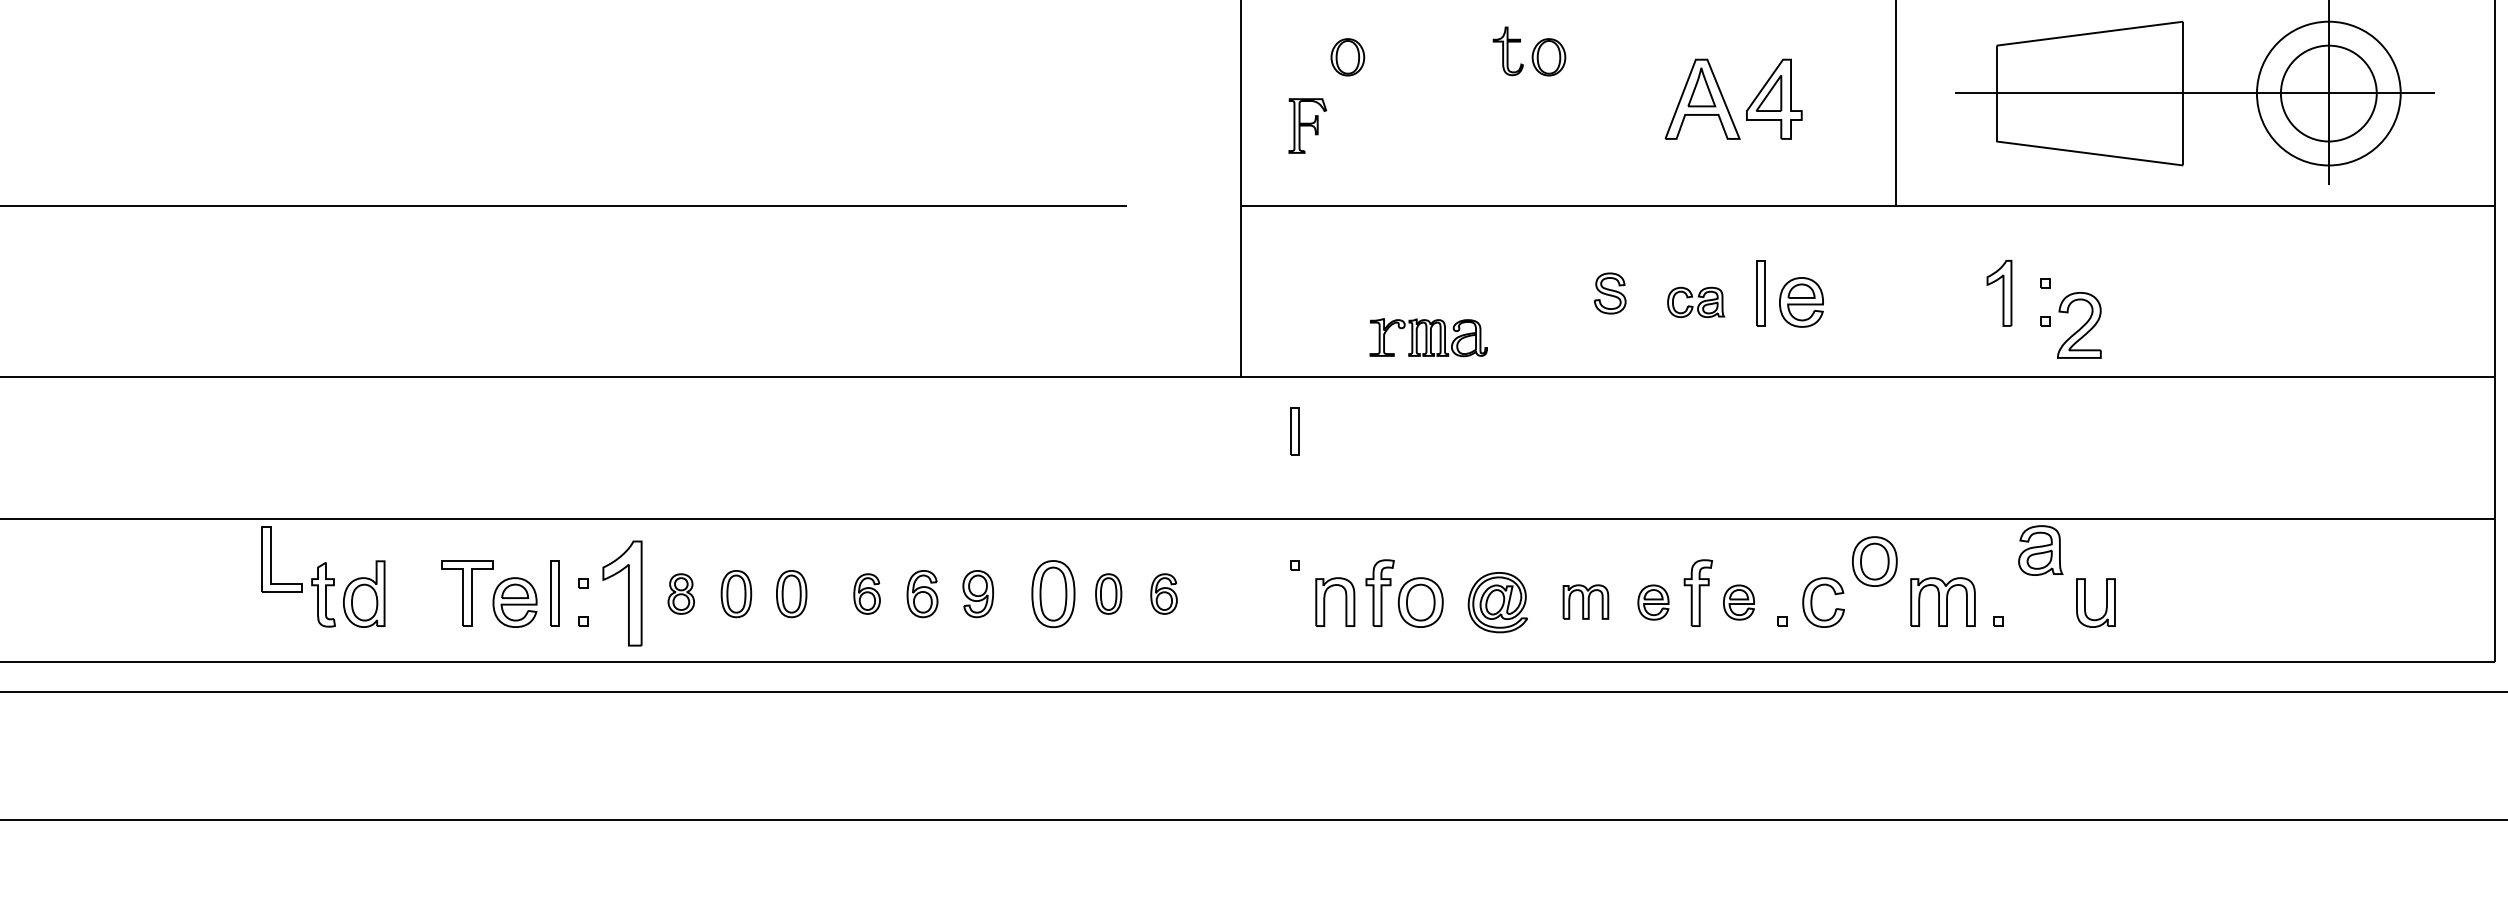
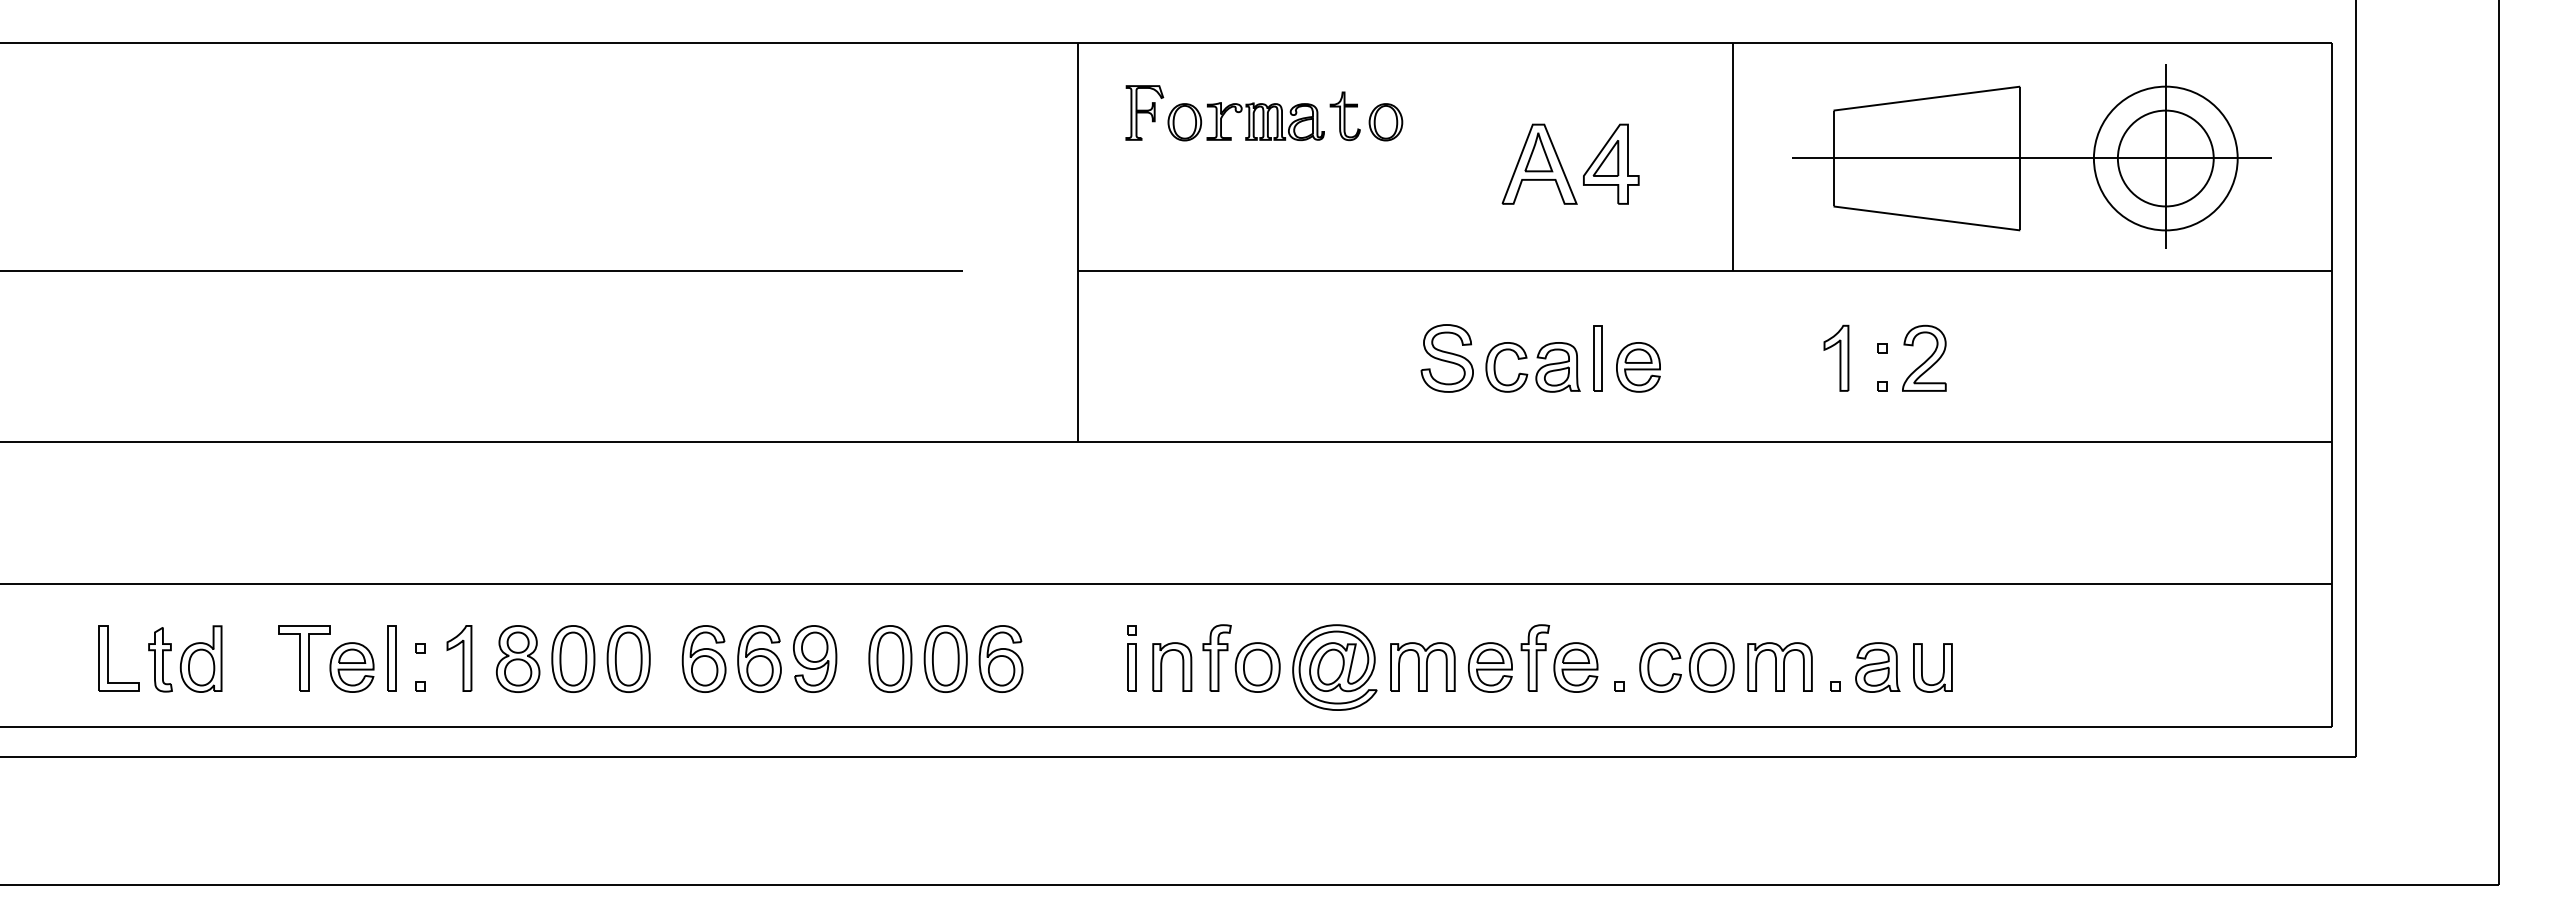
part: (1307, 125) -> (1144, 112), moved
part: (1609, 293) -> (1446, 358), size x1.67
part: (1695, 302) -> (1532, 367), size x1.67
part: (2079, 324) -> (1924, 357), moved
part: (1428, 337) -> (1265, 121), moved
part: (1294, 431) -> (1131, 667), moved
part: (2040, 550) -> (1877, 667), moved
part: (271, 559) -> (108, 658), moved
part: (1874, 561) -> (1711, 667), moved
part: (622, 593) -> (459, 658), size x0.62
part: (681, 593) -> (518, 658), size x1.67
part: (736, 593) -> (573, 658), size x1.43
part: (791, 593) -> (628, 658), size x1.43
part: (866, 593) -> (703, 658), size x1.67
part: (922, 593) -> (759, 658), size x1.43
part: (978, 593) -> (815, 658), size x1.43
part: (1108, 593) -> (945, 658), size x1.67
part: (1163, 593) -> (1000, 658), size x1.67
part: (1585, 601) -> (1422, 666), size x1.43
part: (1497, 602) -> (1334, 667), size x1.43
part: (1653, 602) -> (1490, 667), size x1.43
part: (1738, 602) -> (1575, 667), size x1.43

